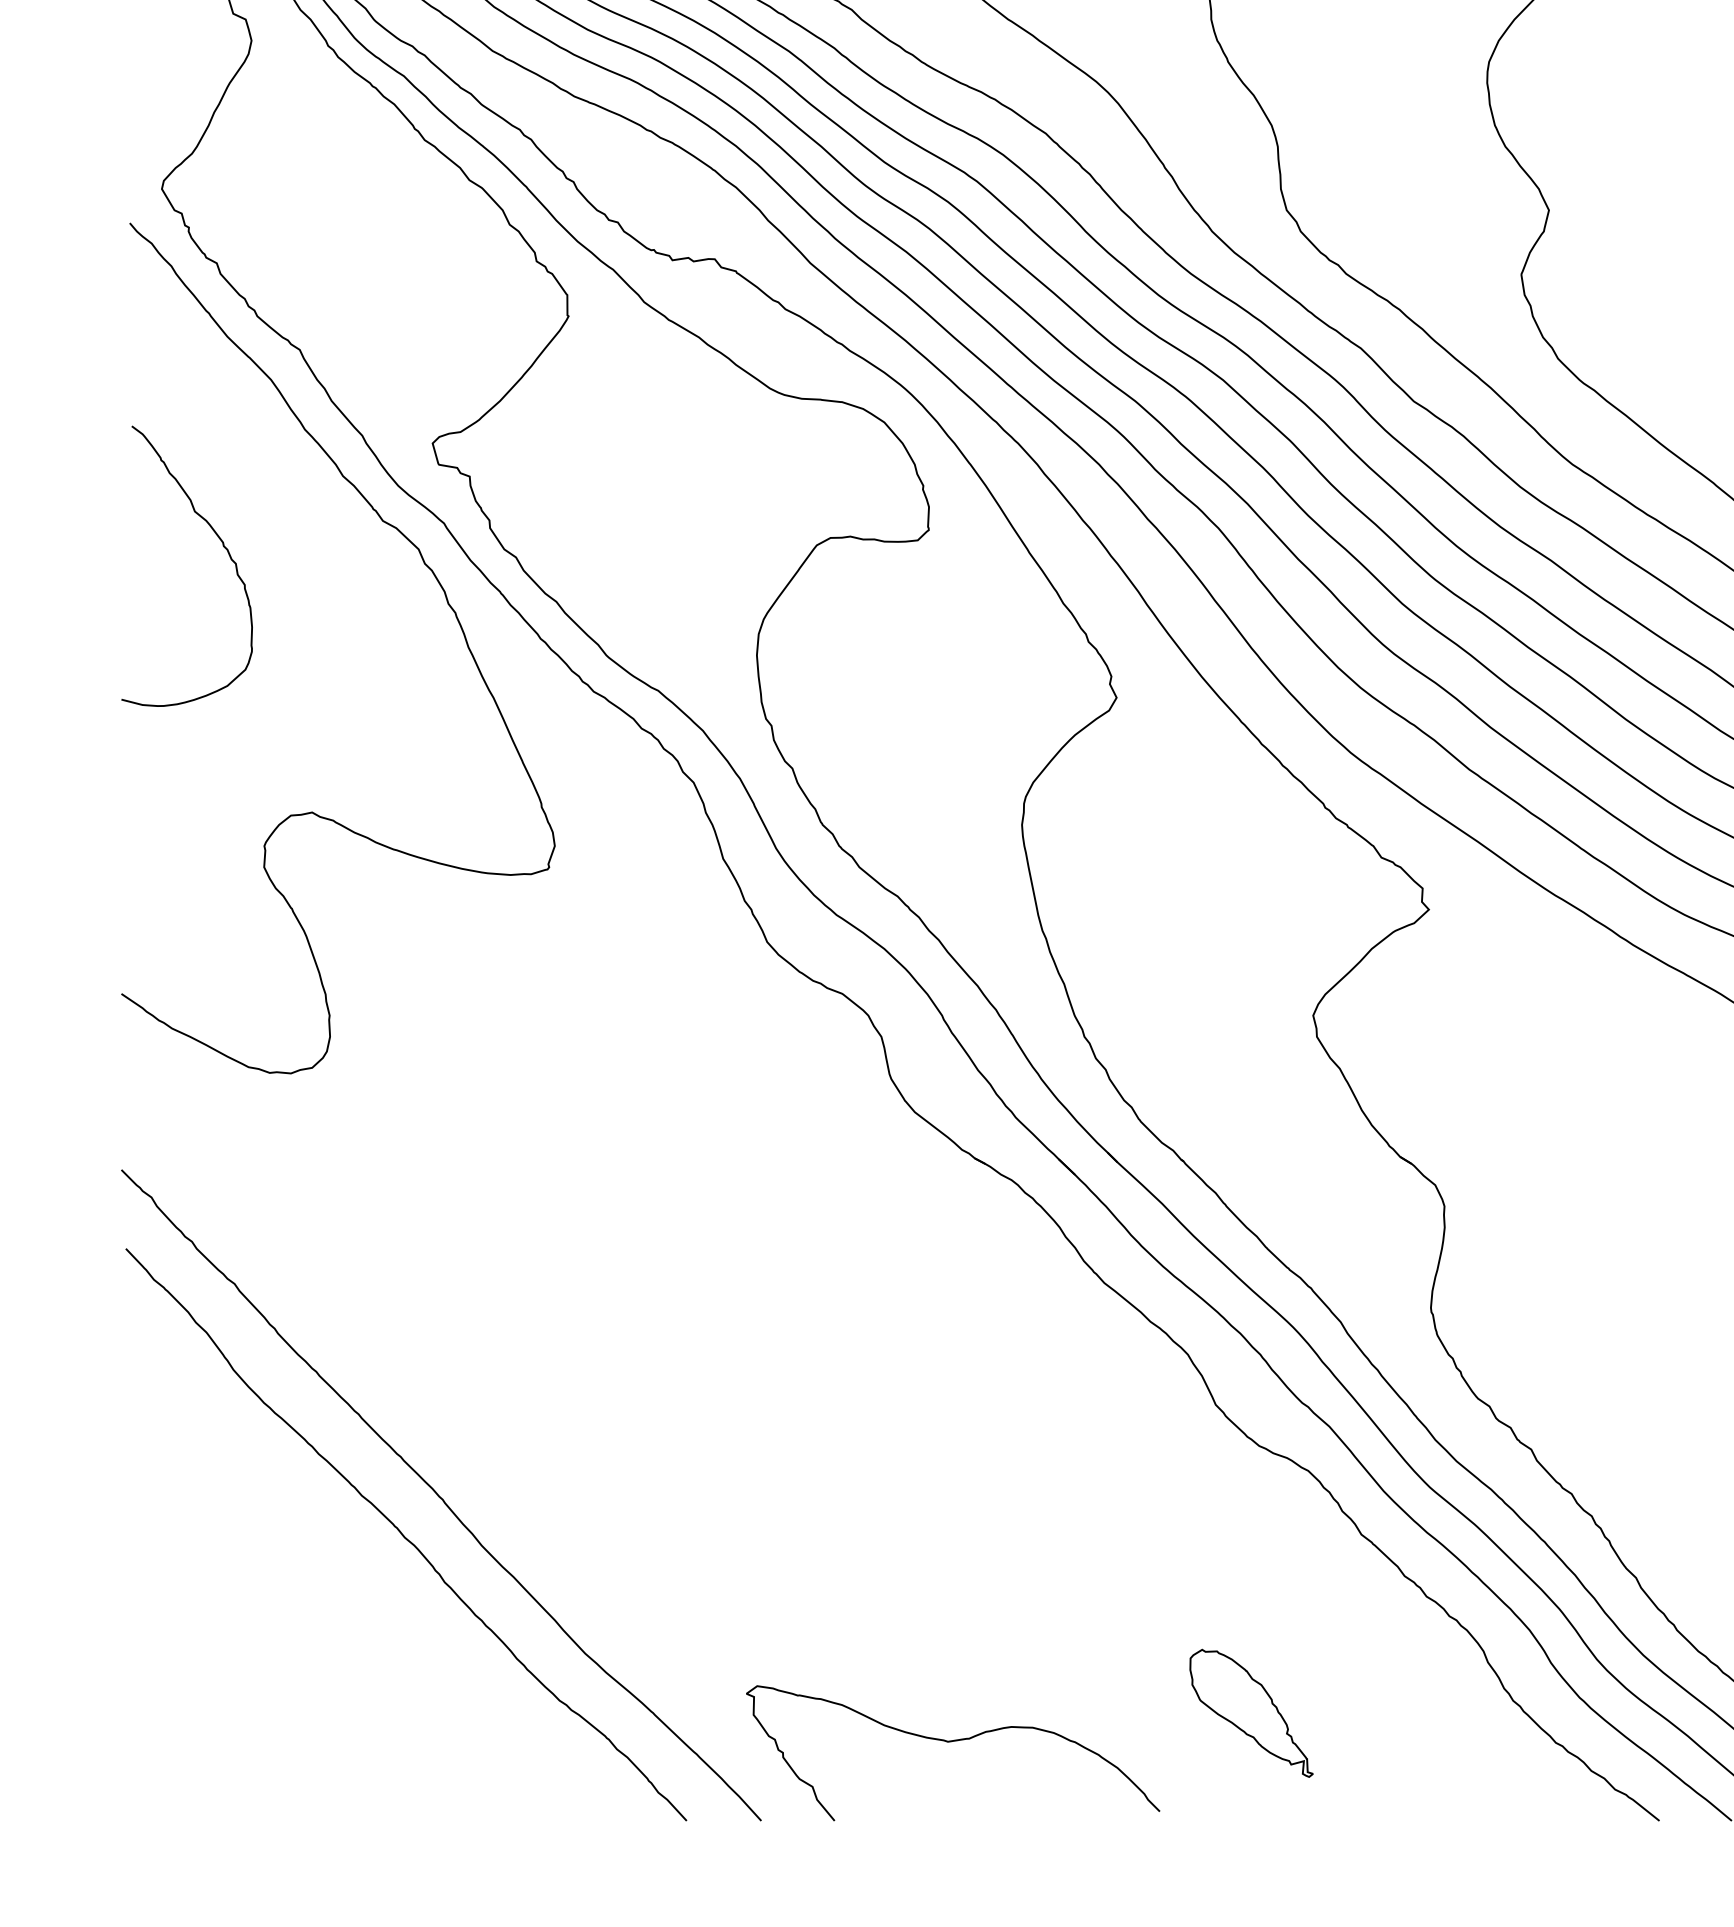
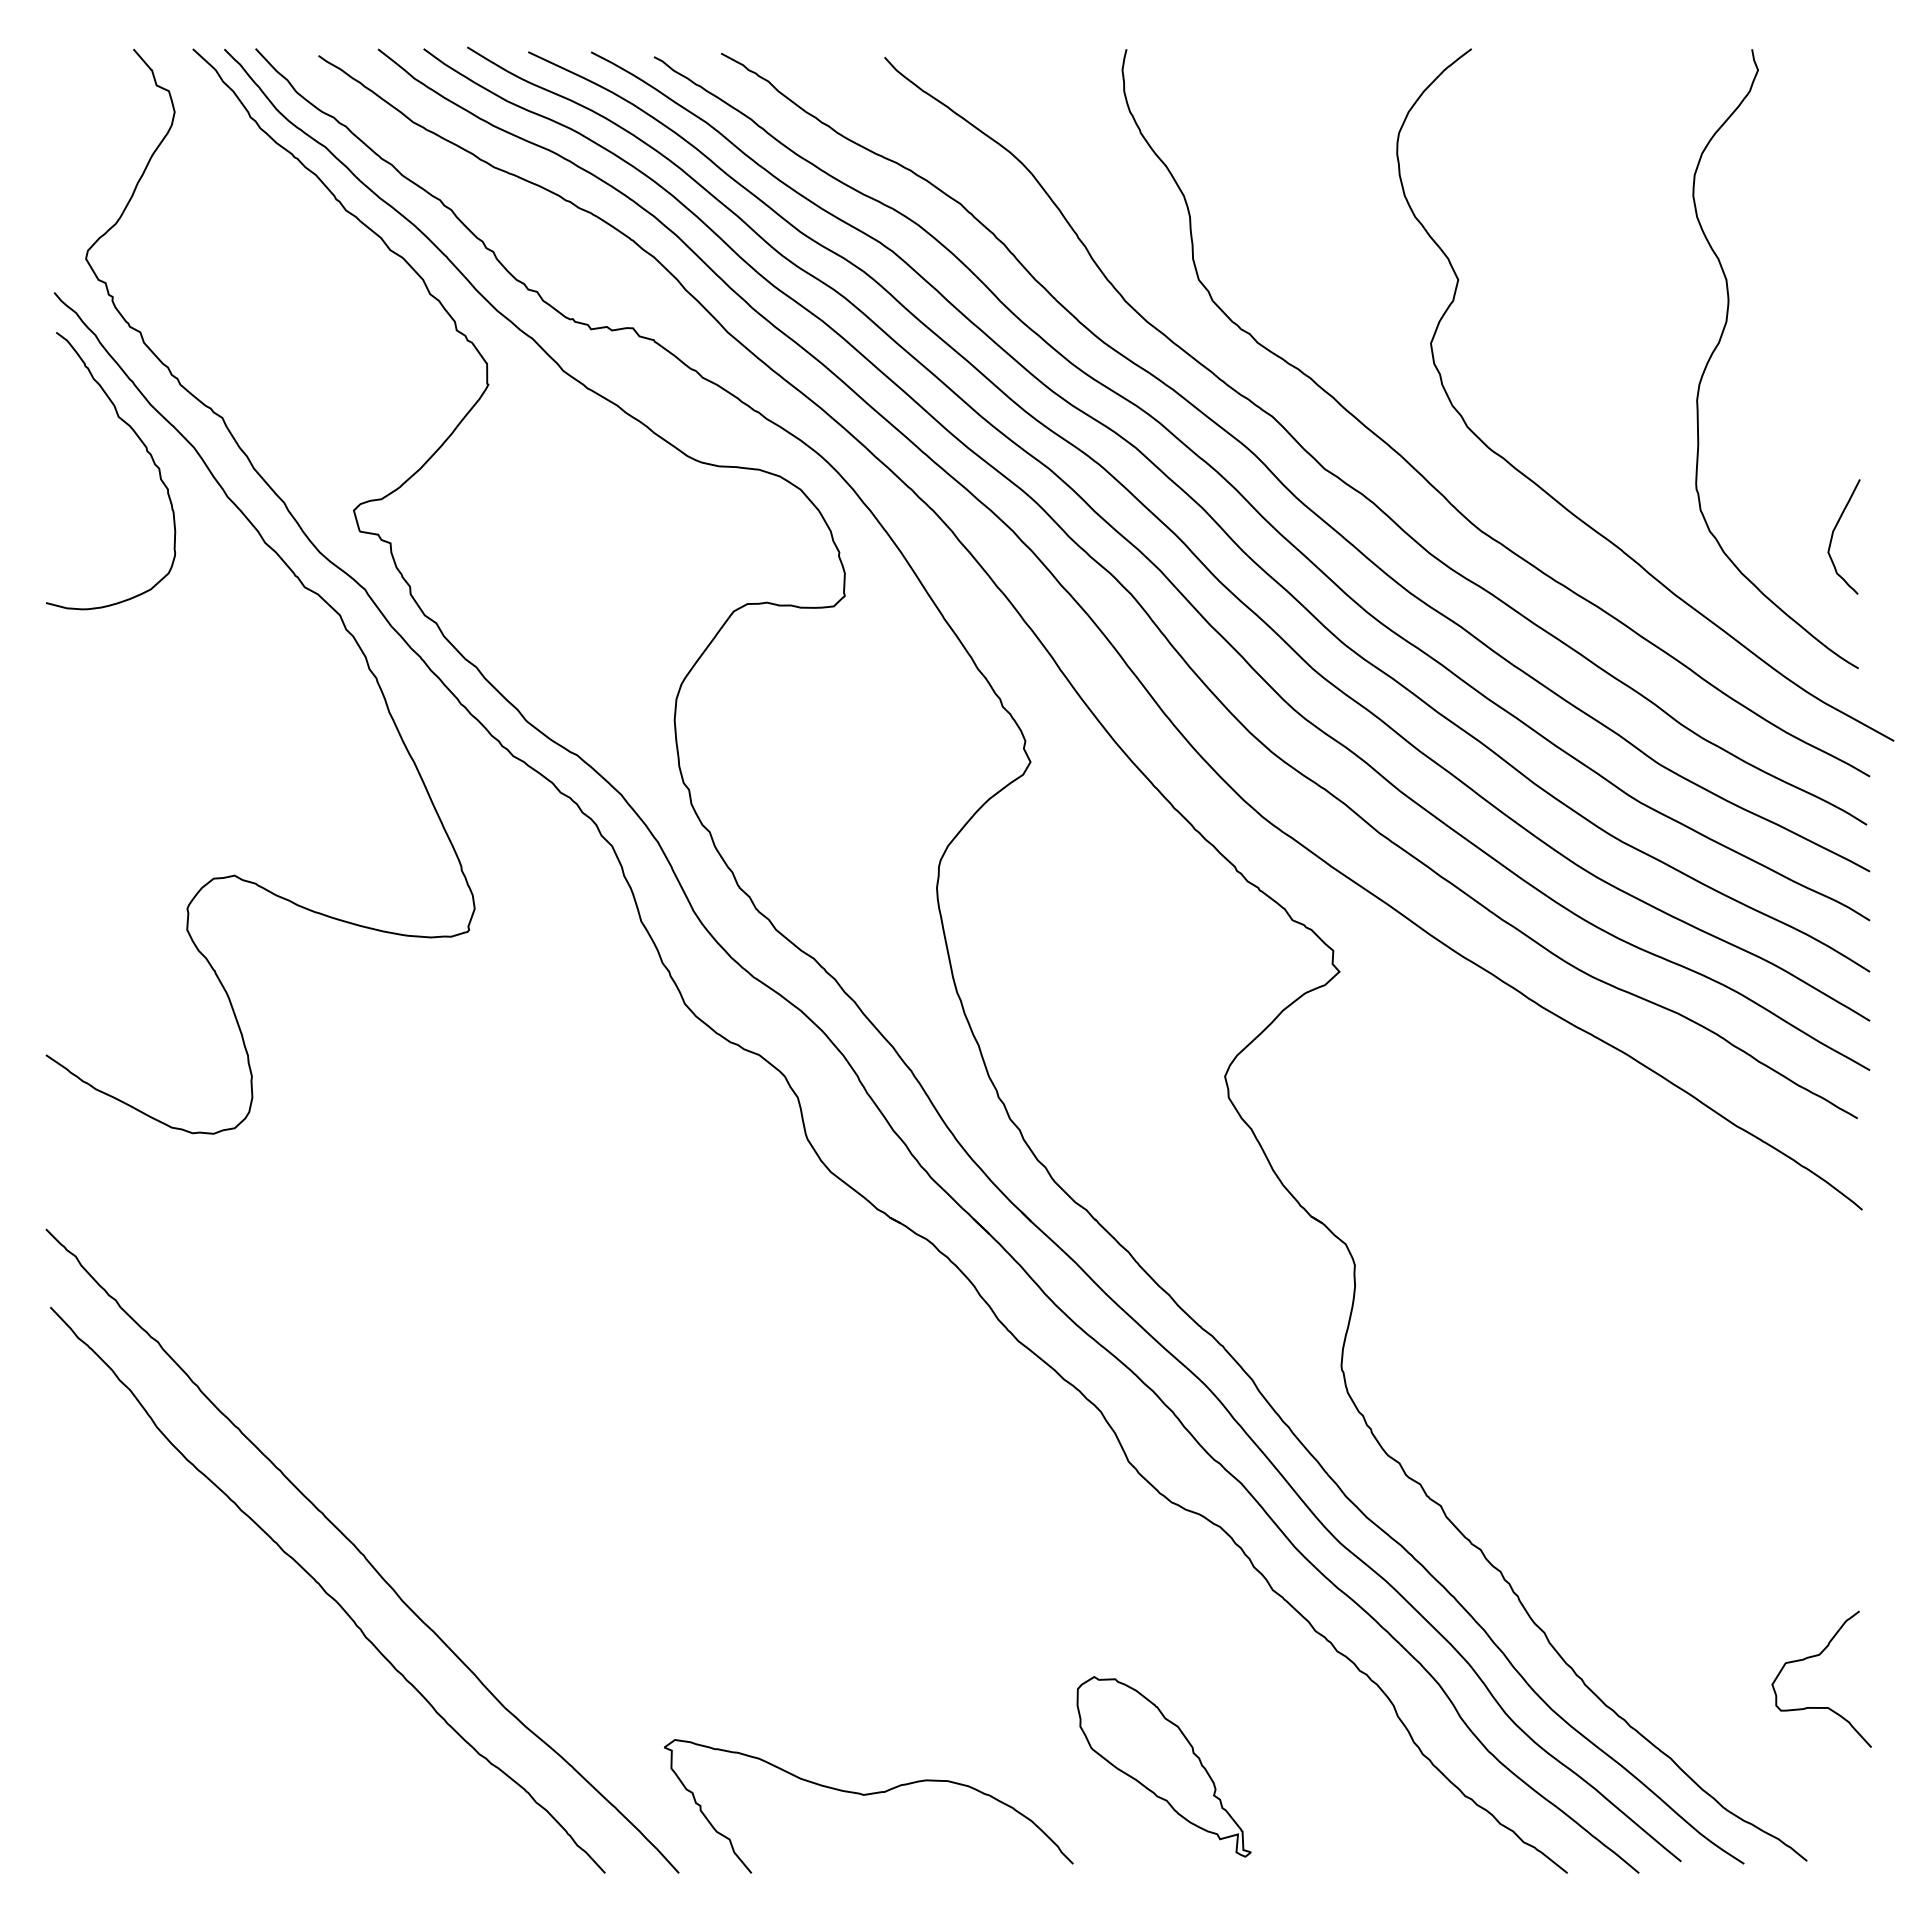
curve: (223, 546) -> (146, 451), moved
part: (1251, 1712) -> (1163, 1766), size x1.43

